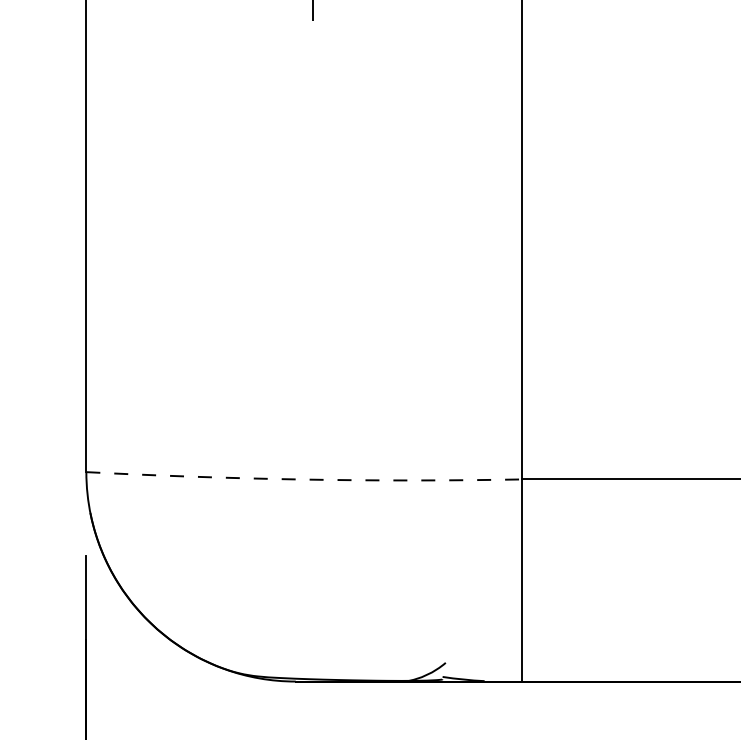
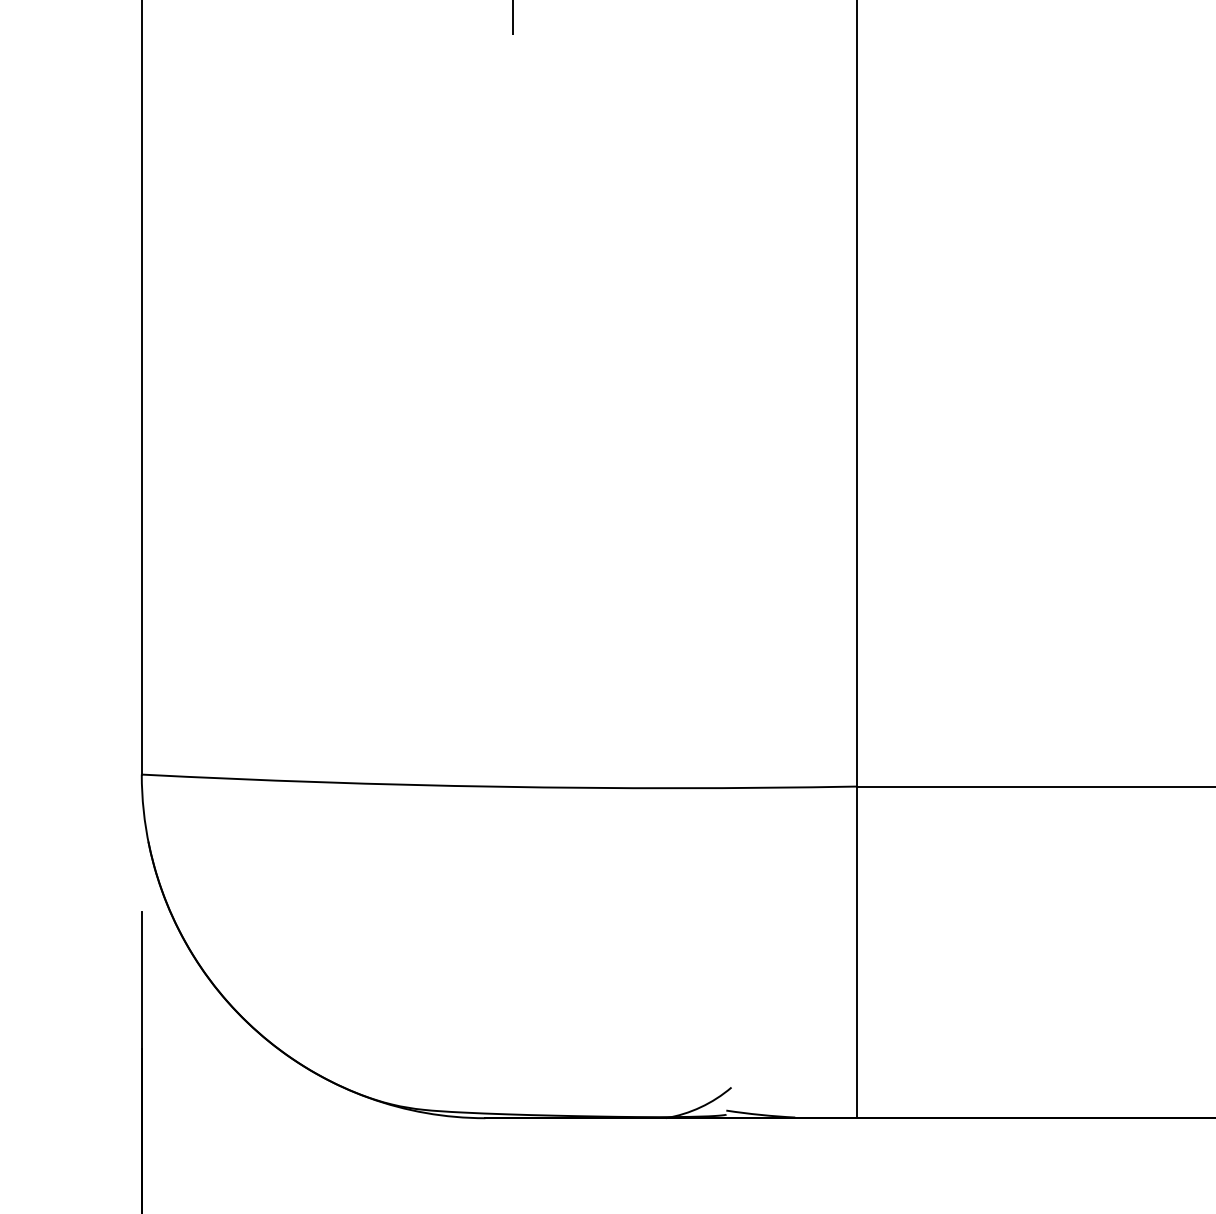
arc: (304, 479) -> (499, 786), dashed -> solid

